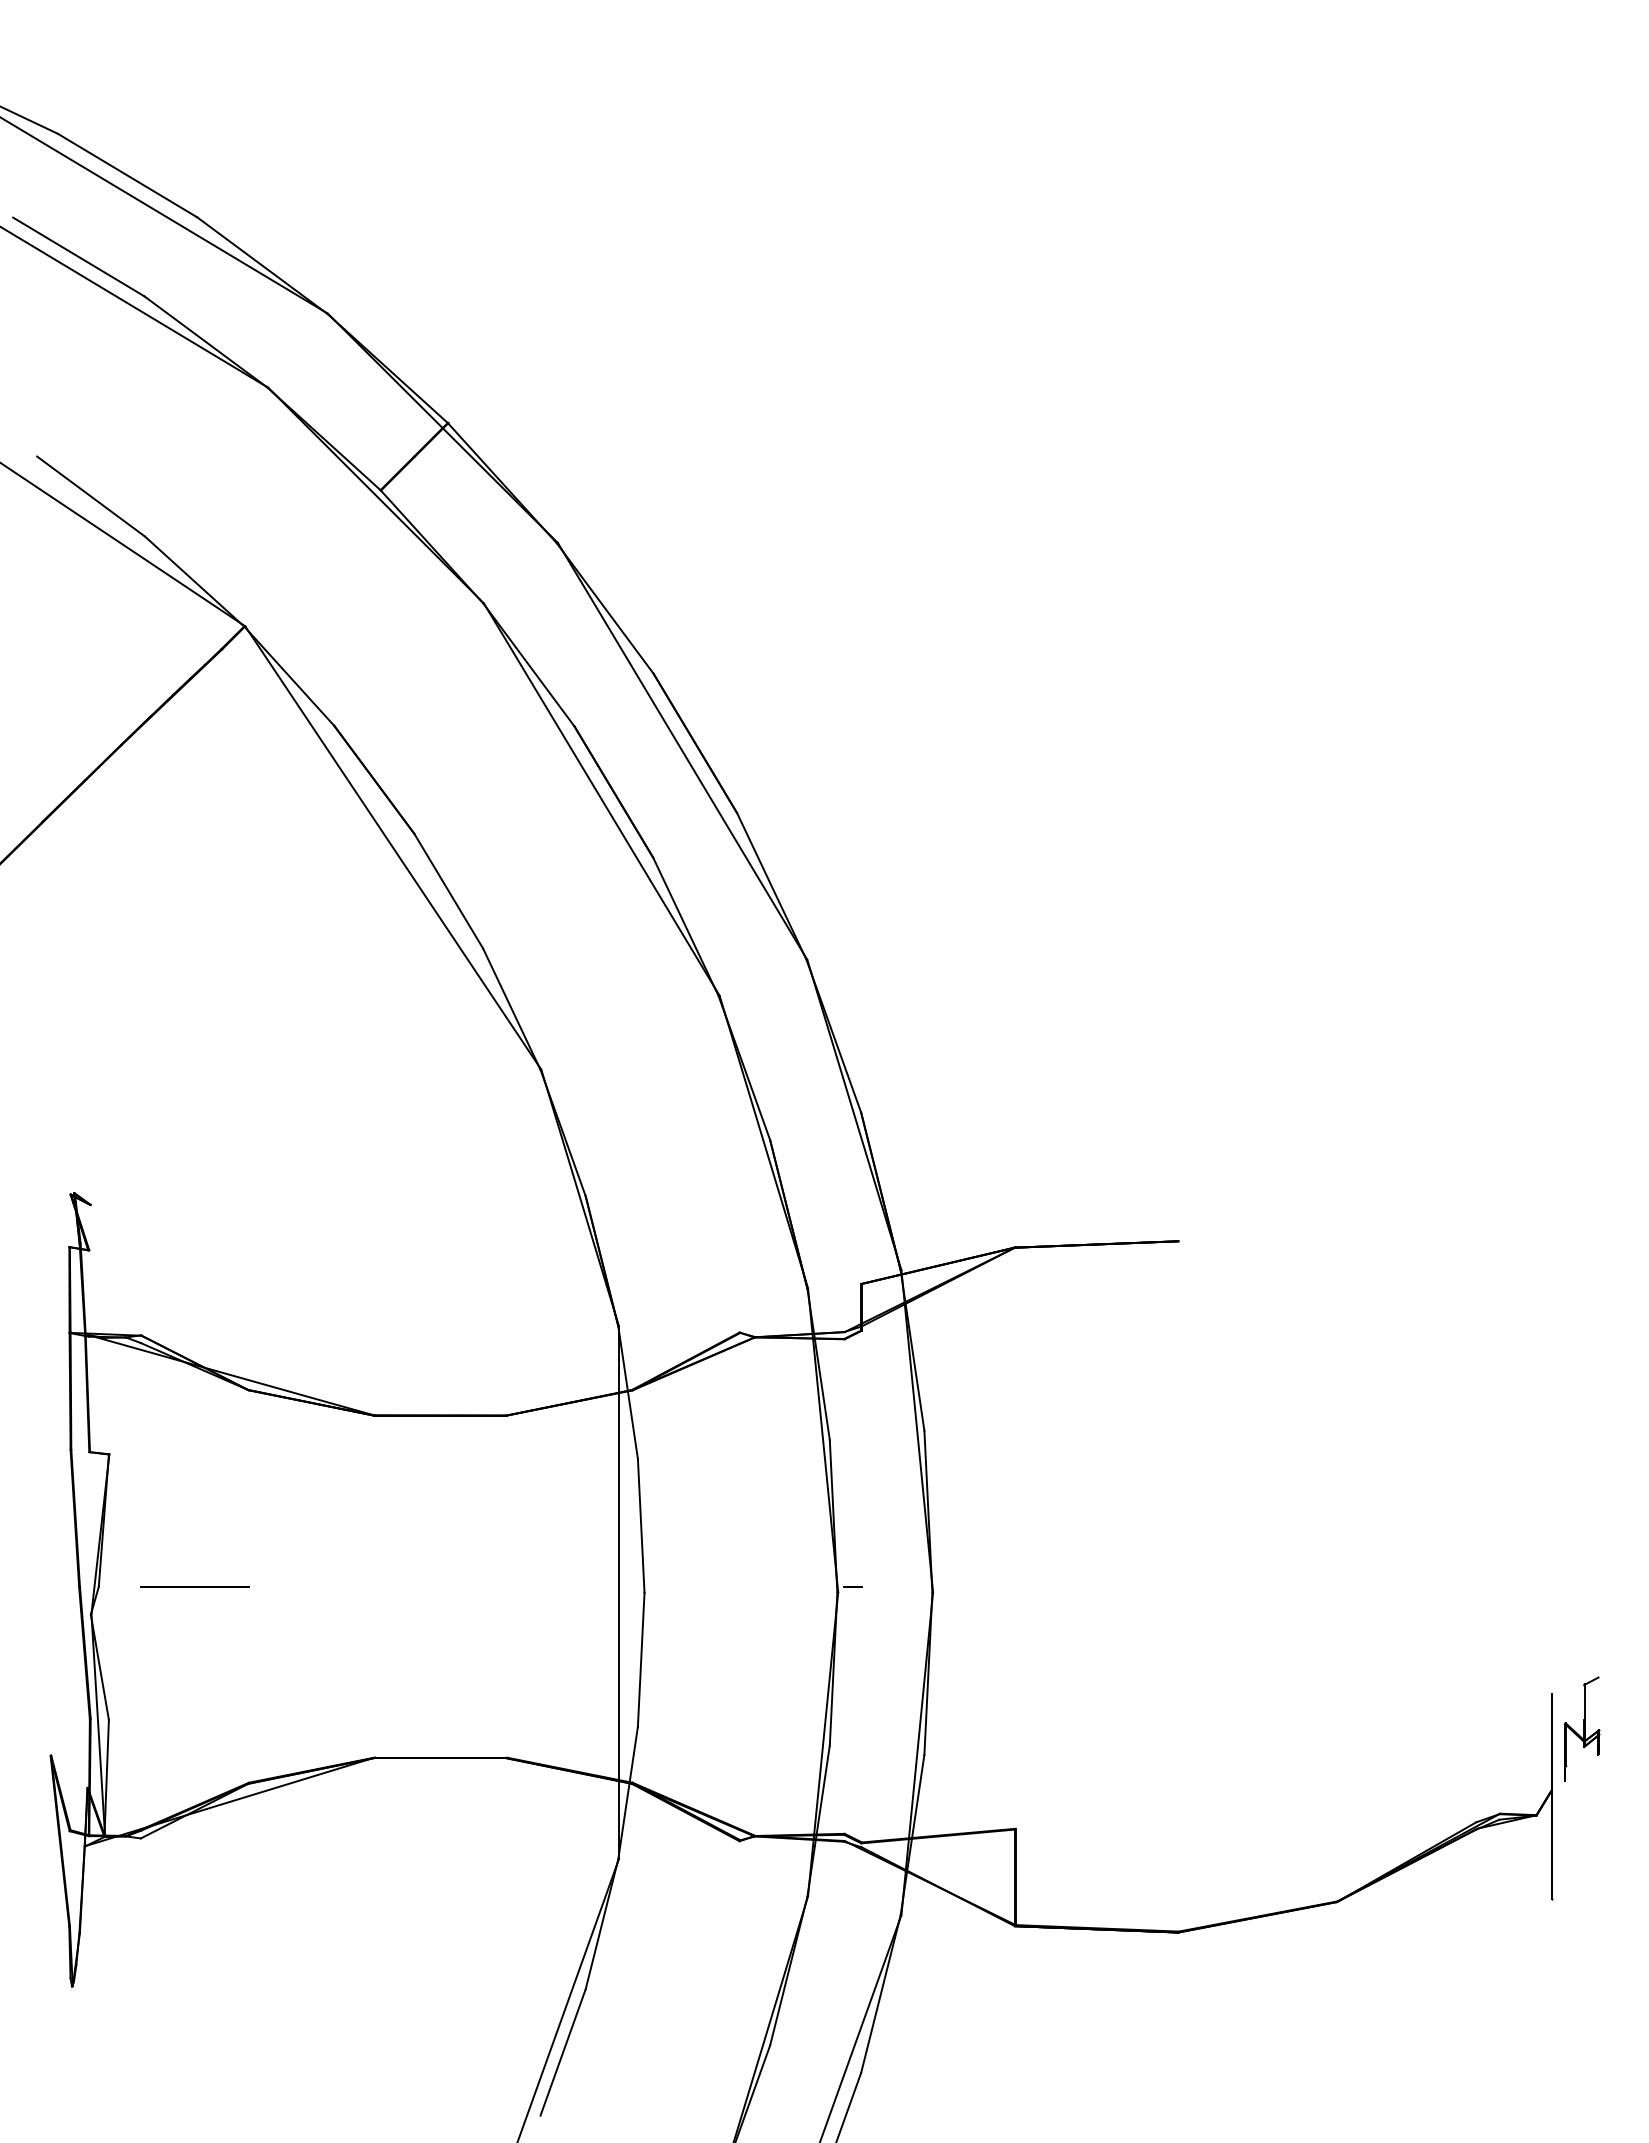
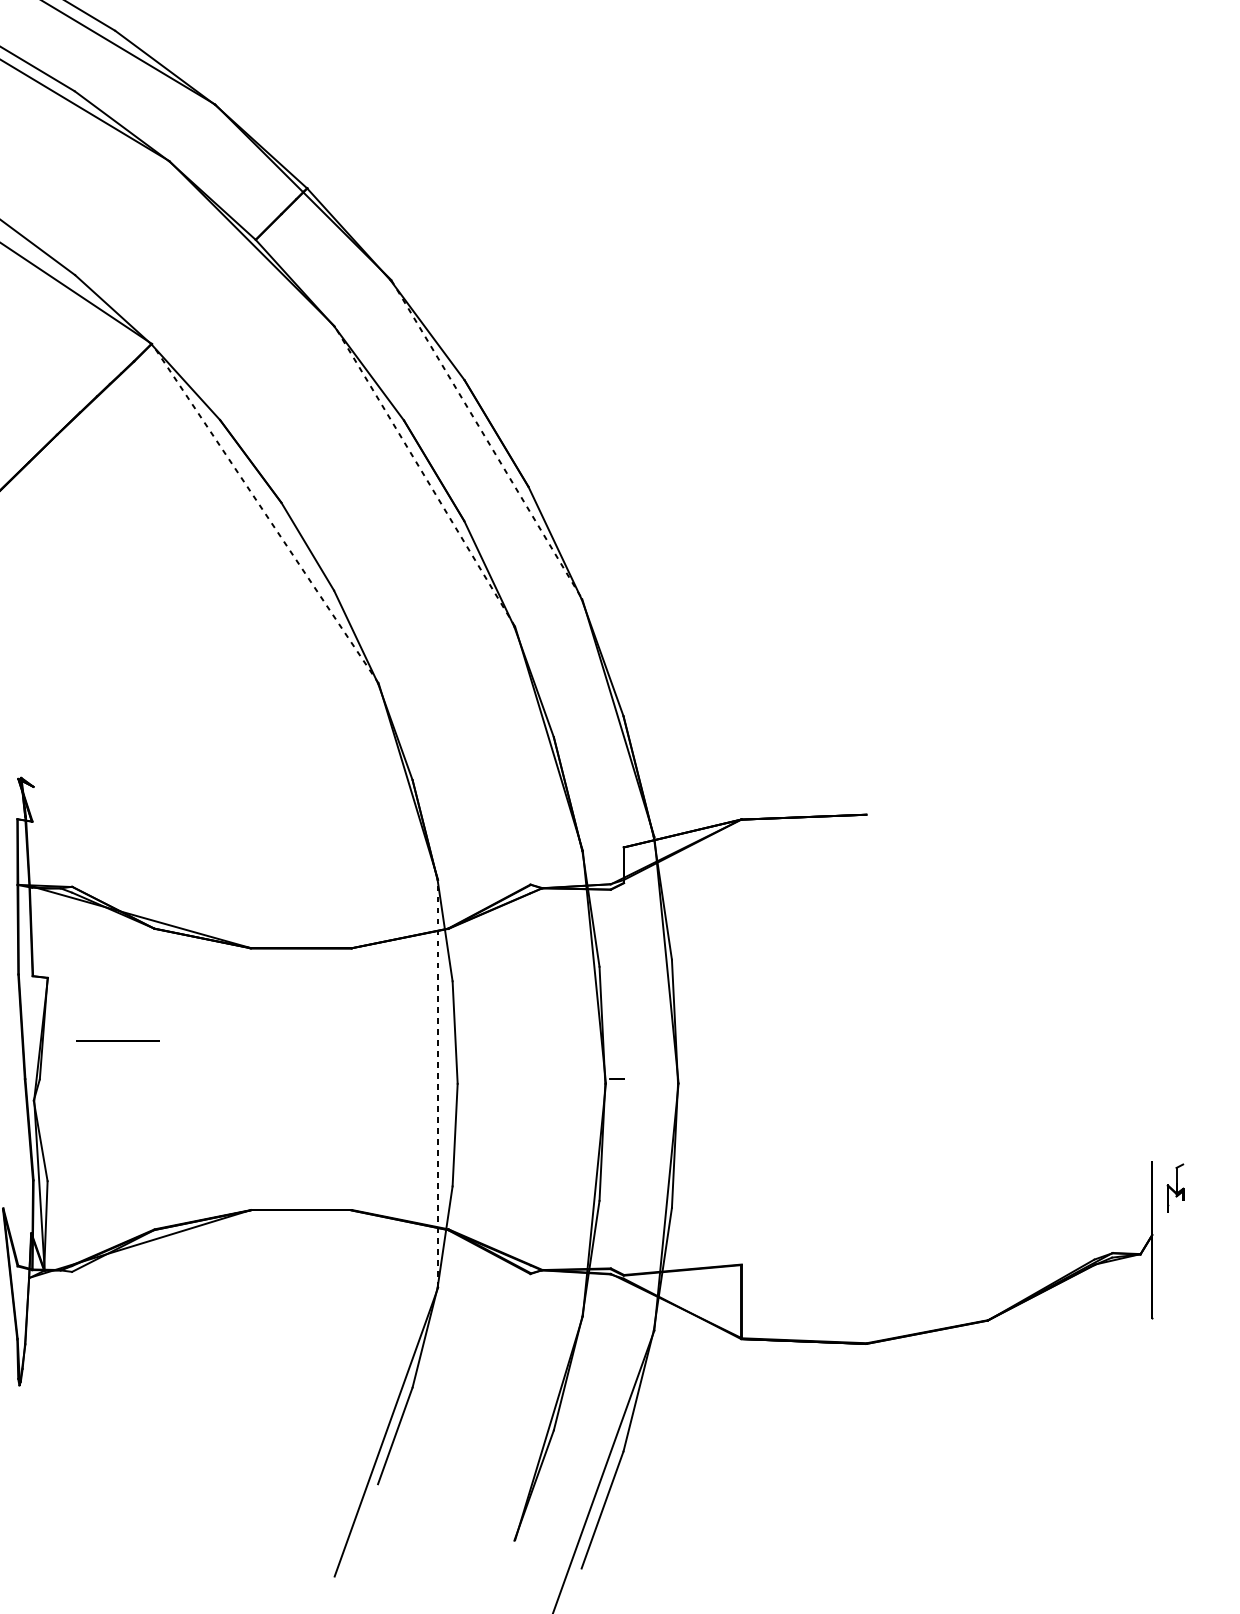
line: (682, 751) -> (486, 439), solid -> dashed
line: (601, 799) -> (424, 476), solid -> dashed
line: (393, 848) -> (265, 514), solid -> dashed
line: (194, 1586) -> (117, 1040), moved
line: (619, 1592) -> (438, 1083), solid -> dashed
part: (1582, 1728) -> (1175, 1187), size x0.6

